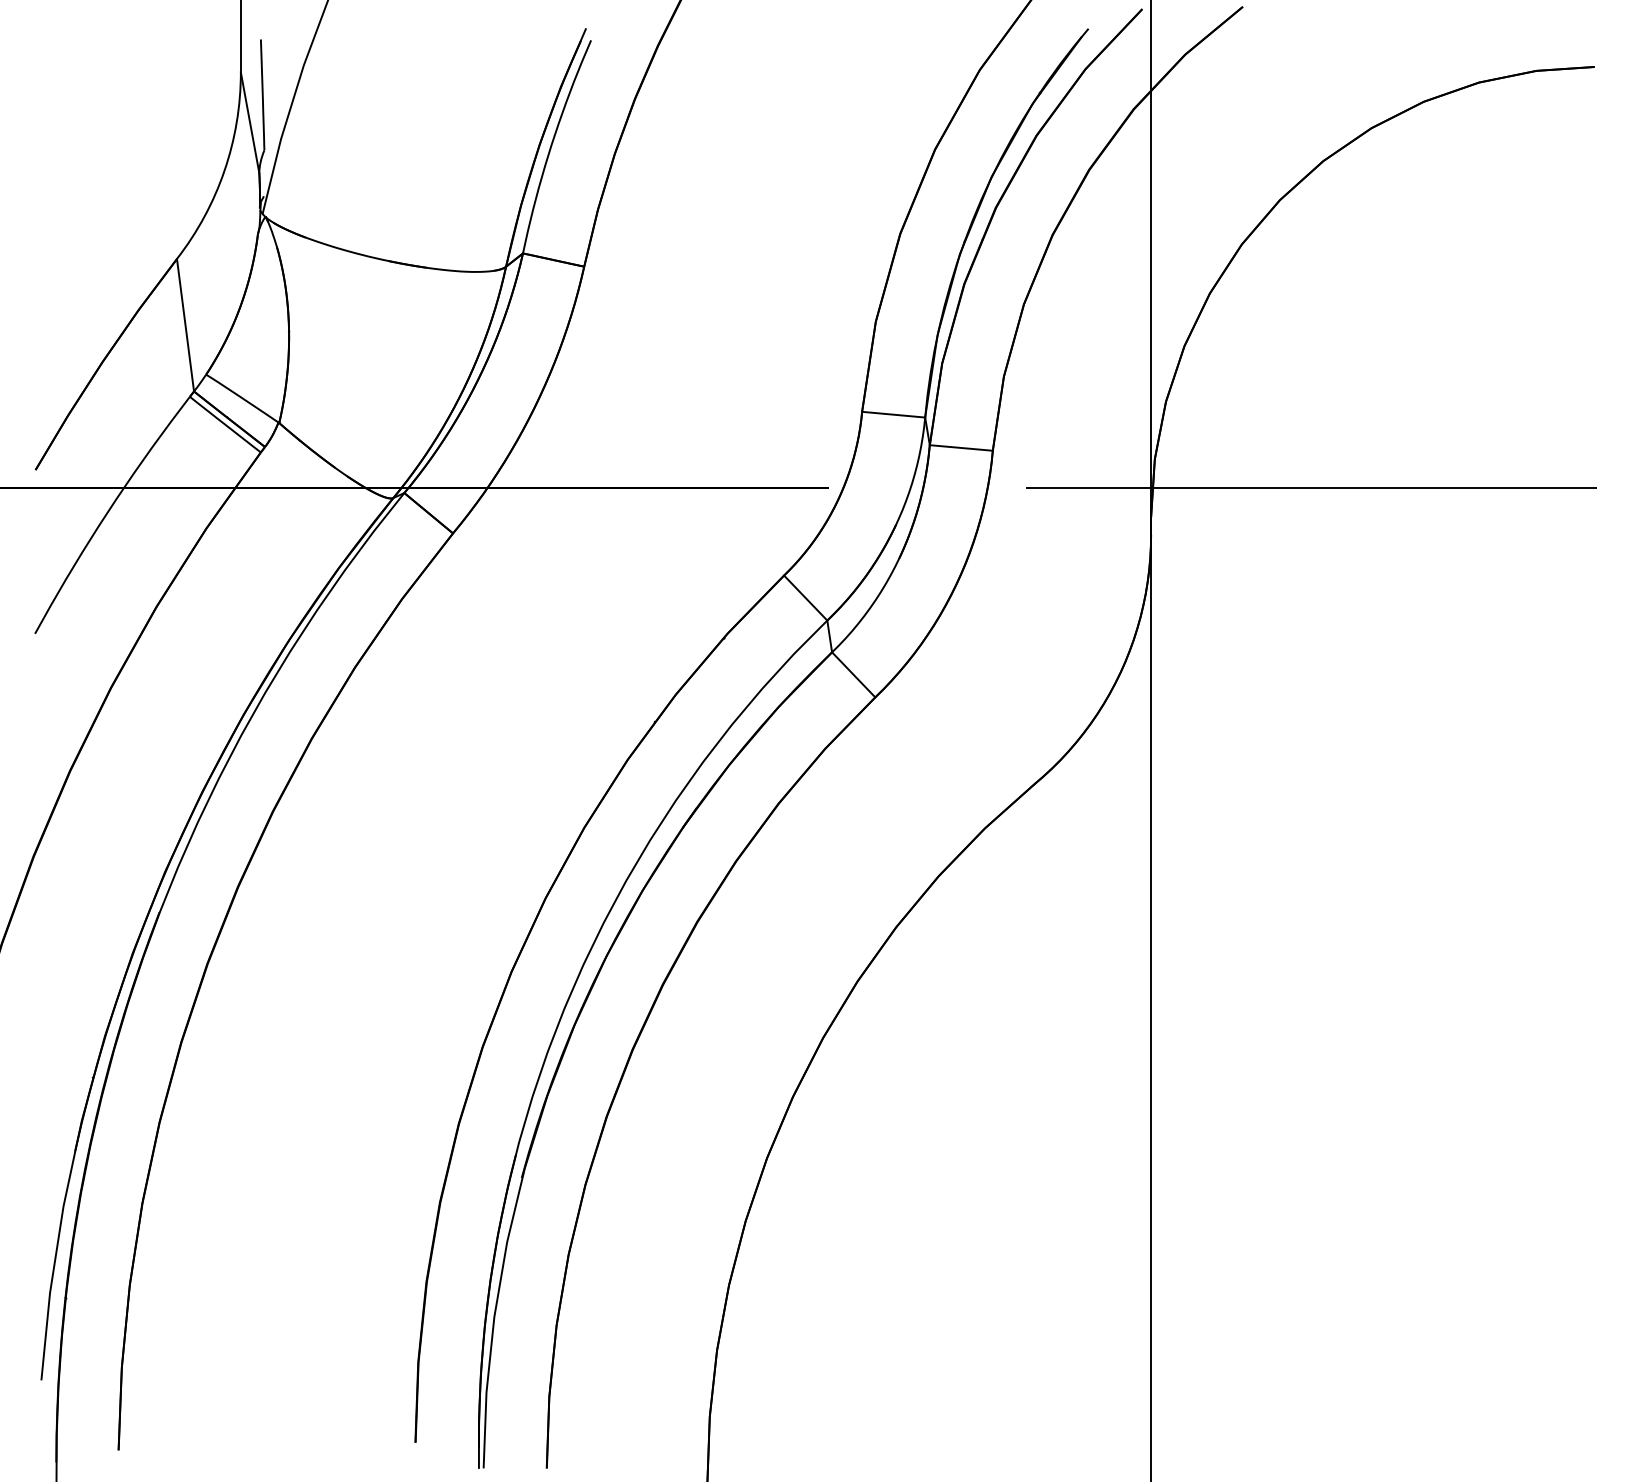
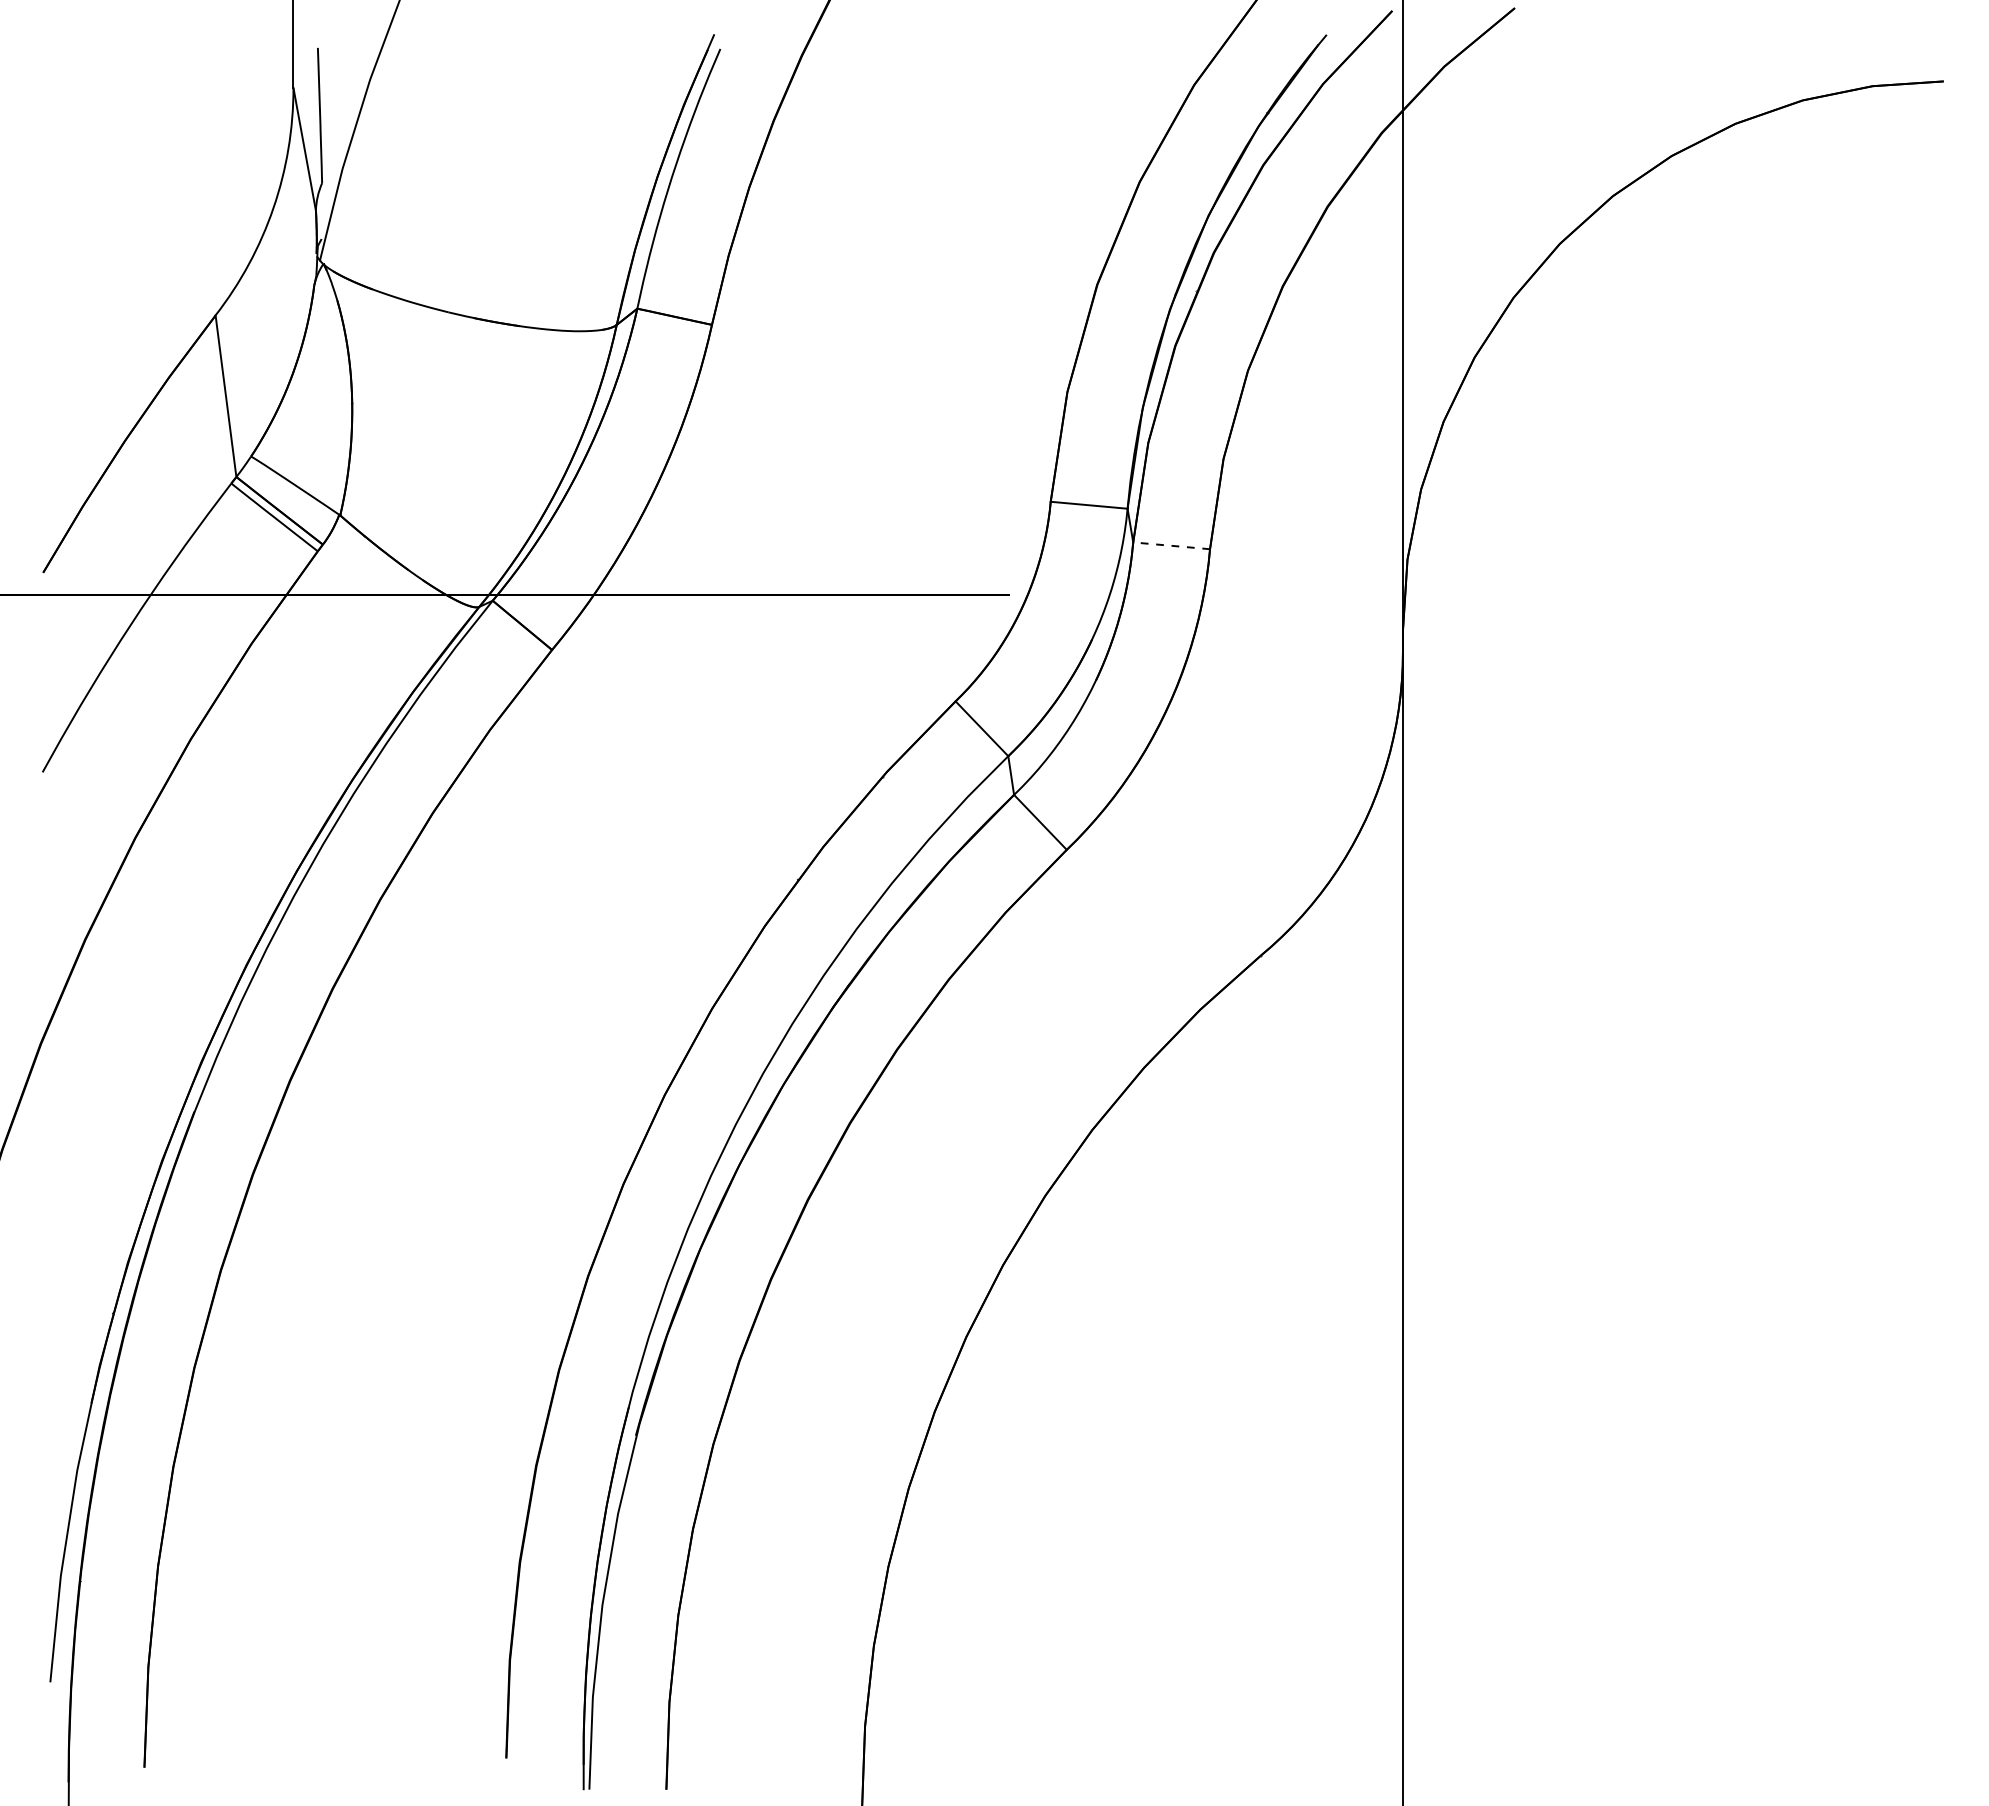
line: (961, 447) -> (1171, 545), solid -> dashed
line: (1311, 488) -> (1598, 595), removed

